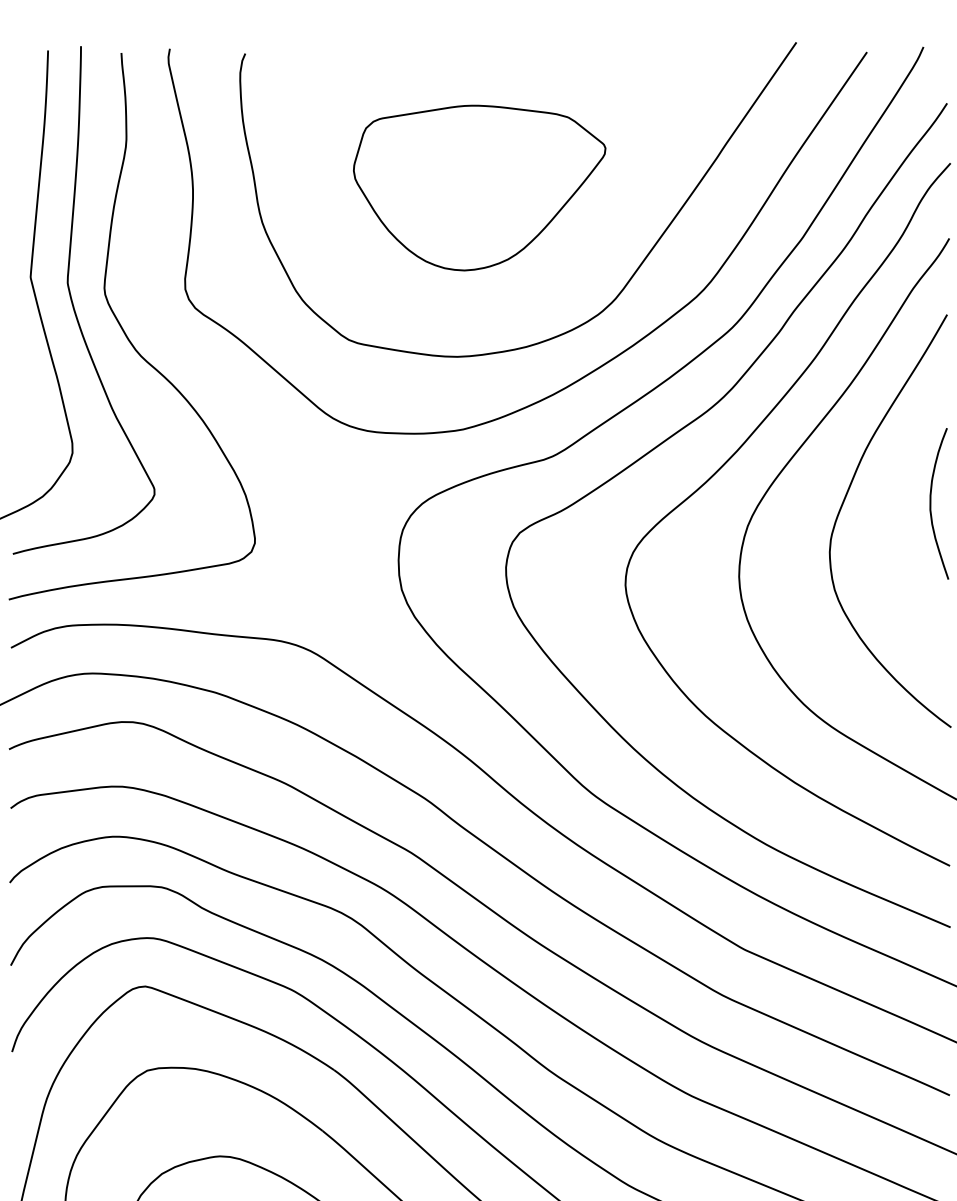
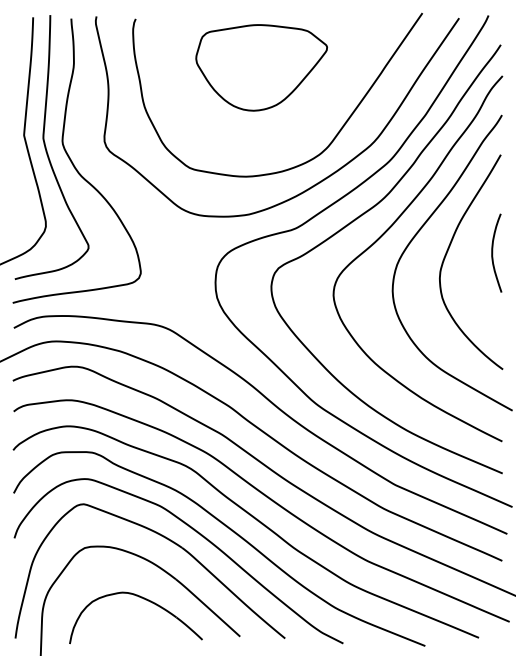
part: (479, 187) -> (261, 67), moved

